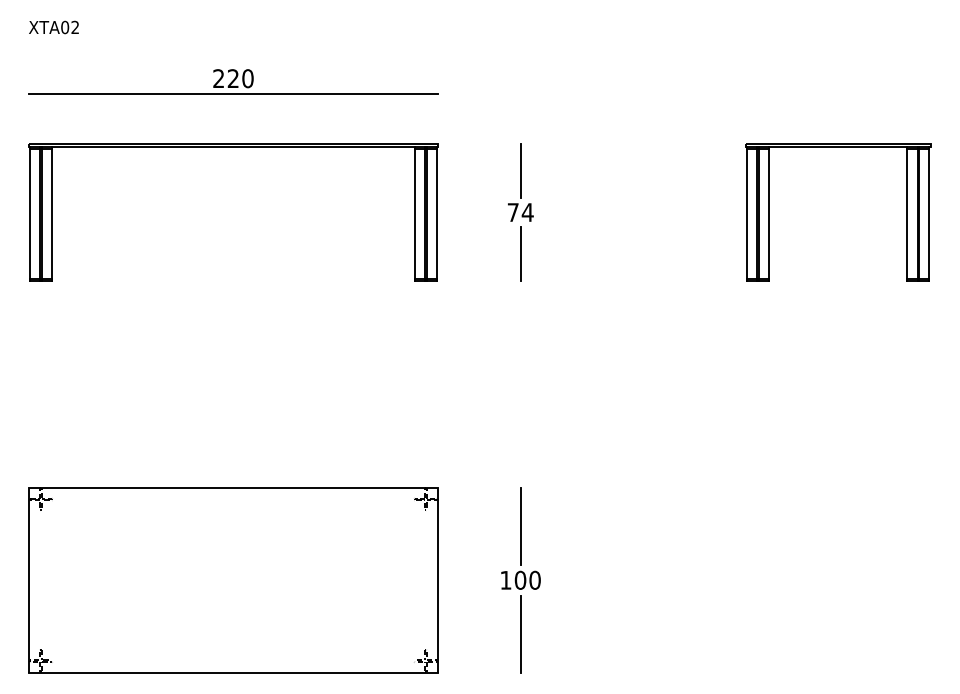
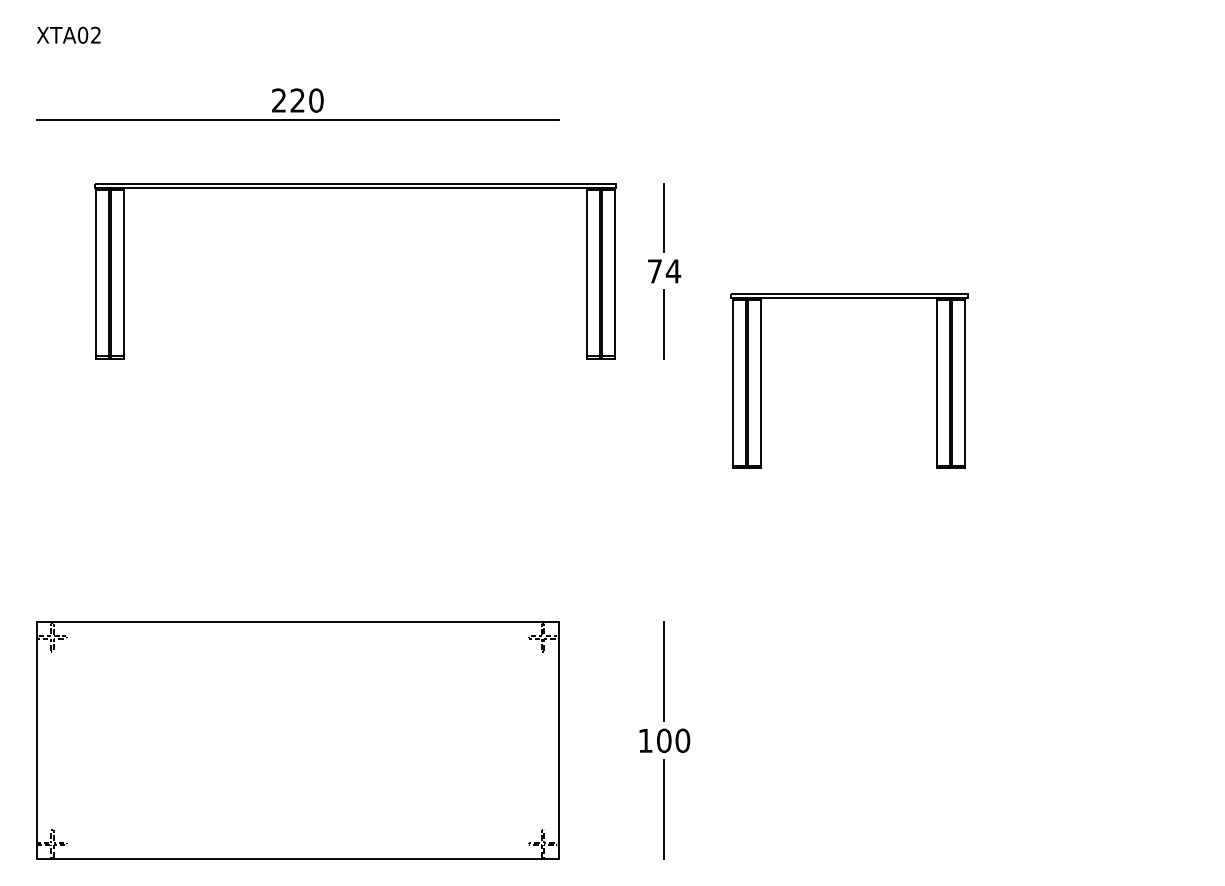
part: (233, 147) -> (355, 188), moved
part: (838, 147) -> (849, 298), moved

